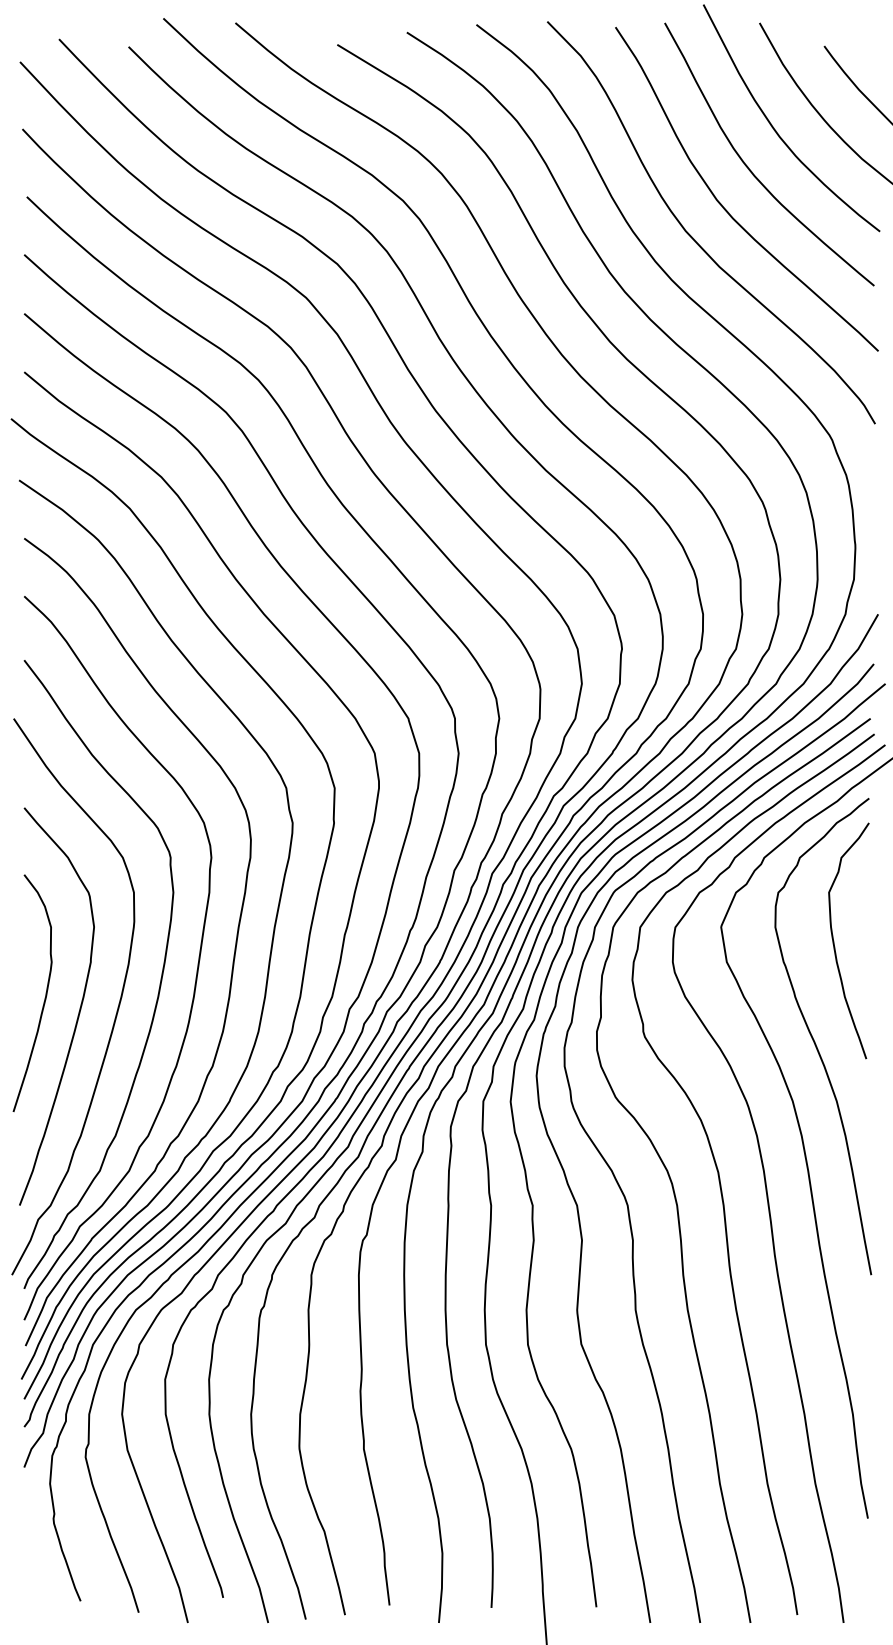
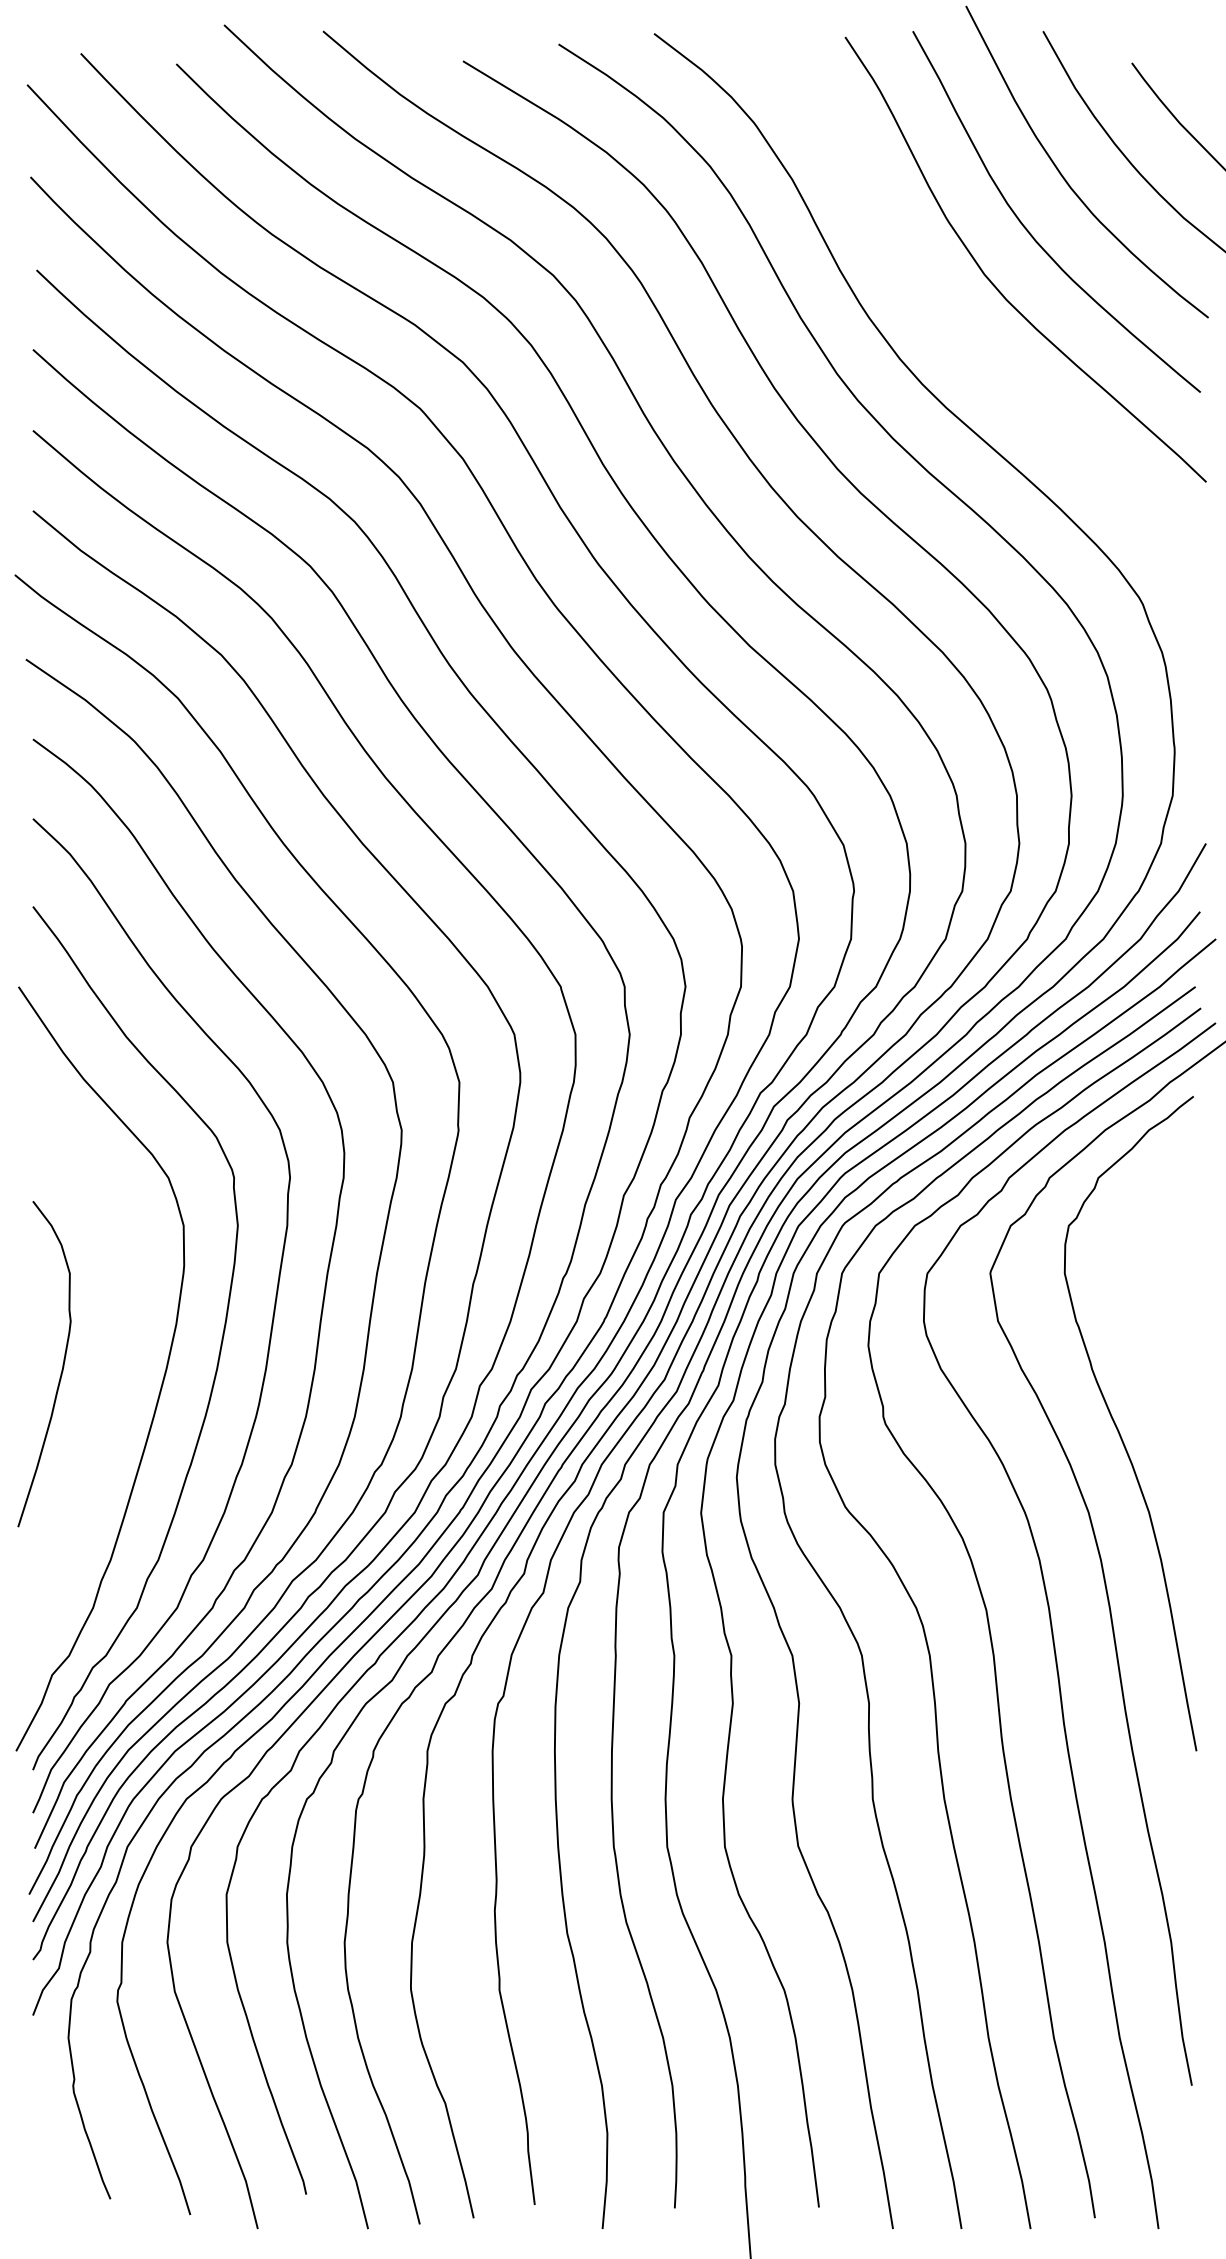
curve: (694, 239) -> (953, 328), removed
curve: (834, 941) -> (1145, 1292), removed
curve: (78, 1013) -> (107, 1391), removed

